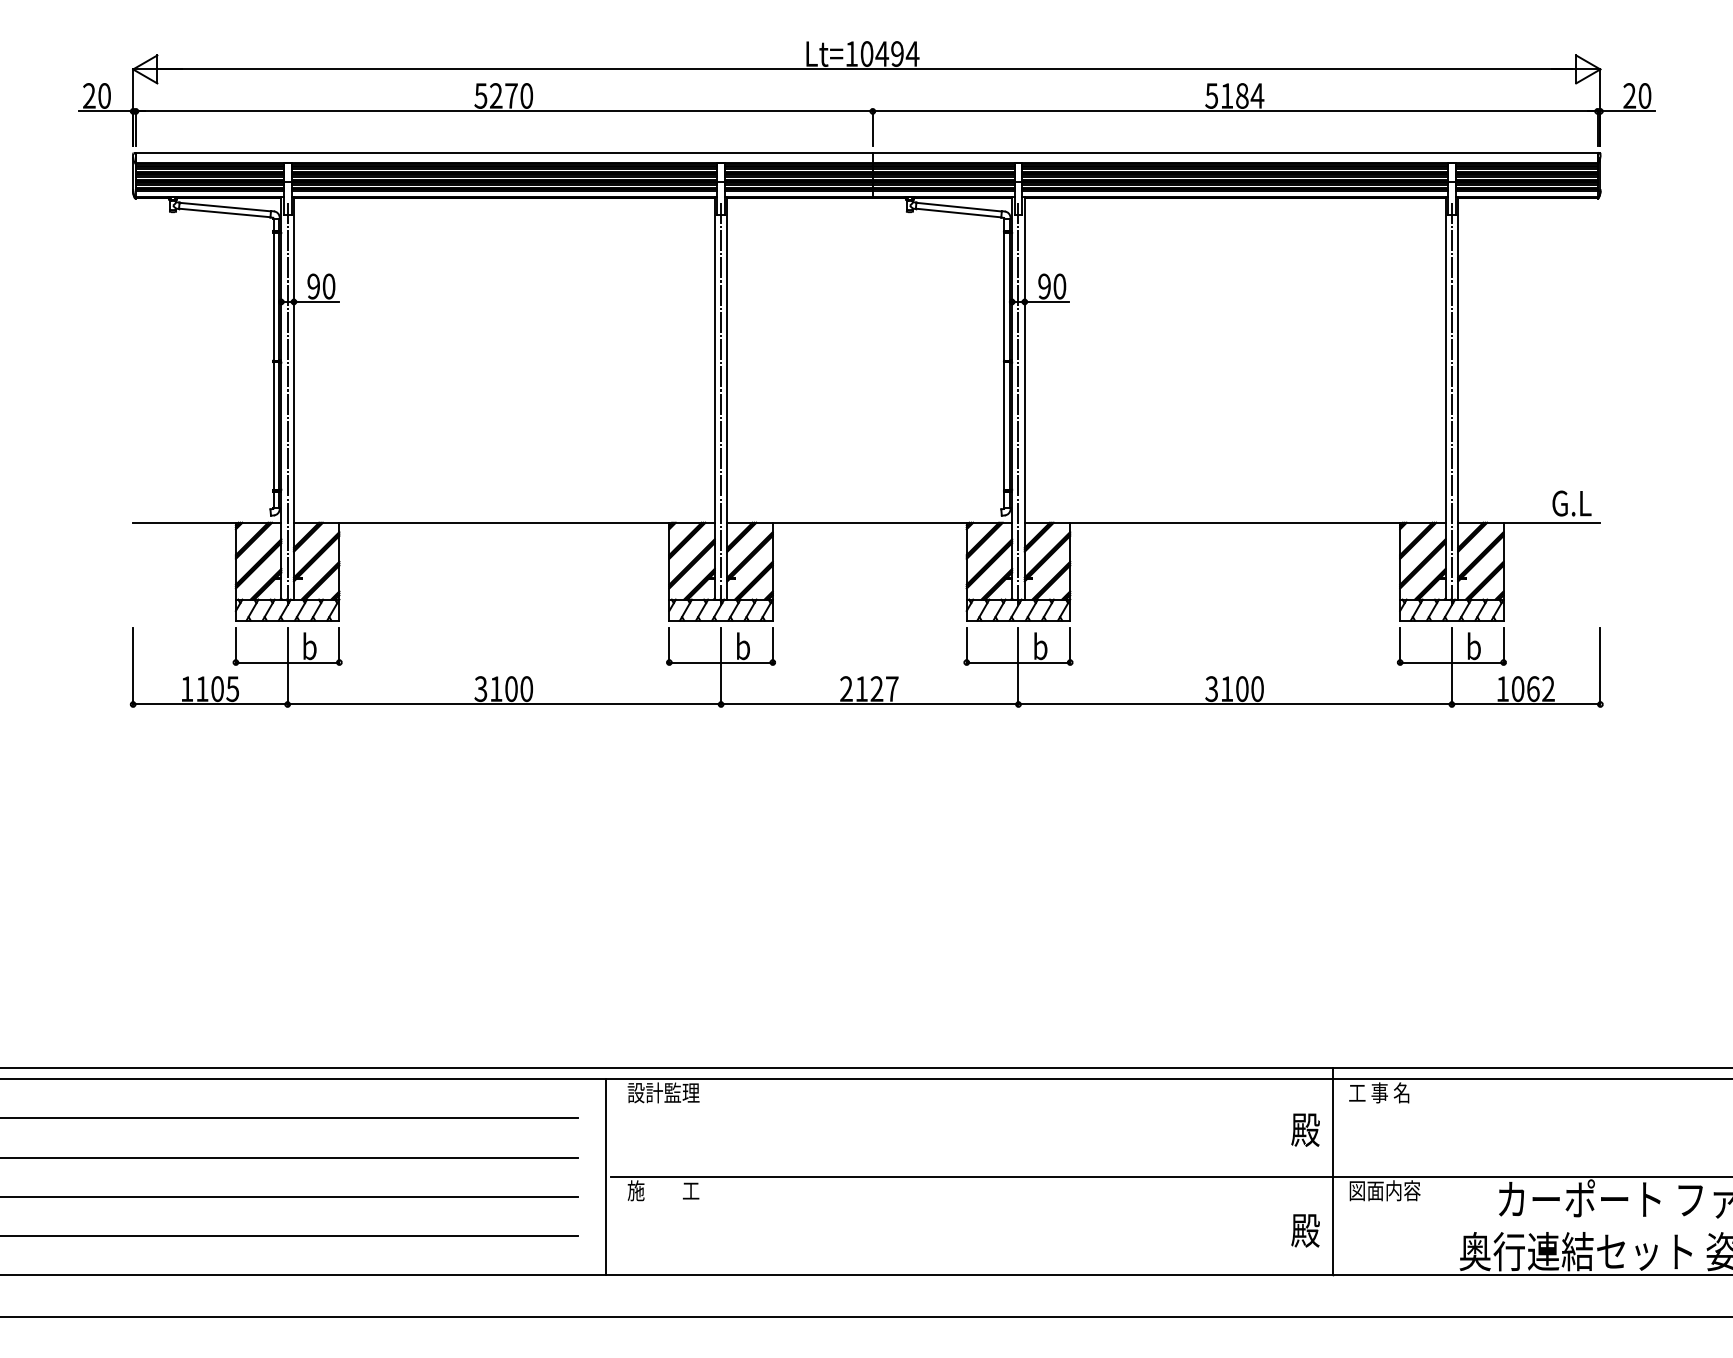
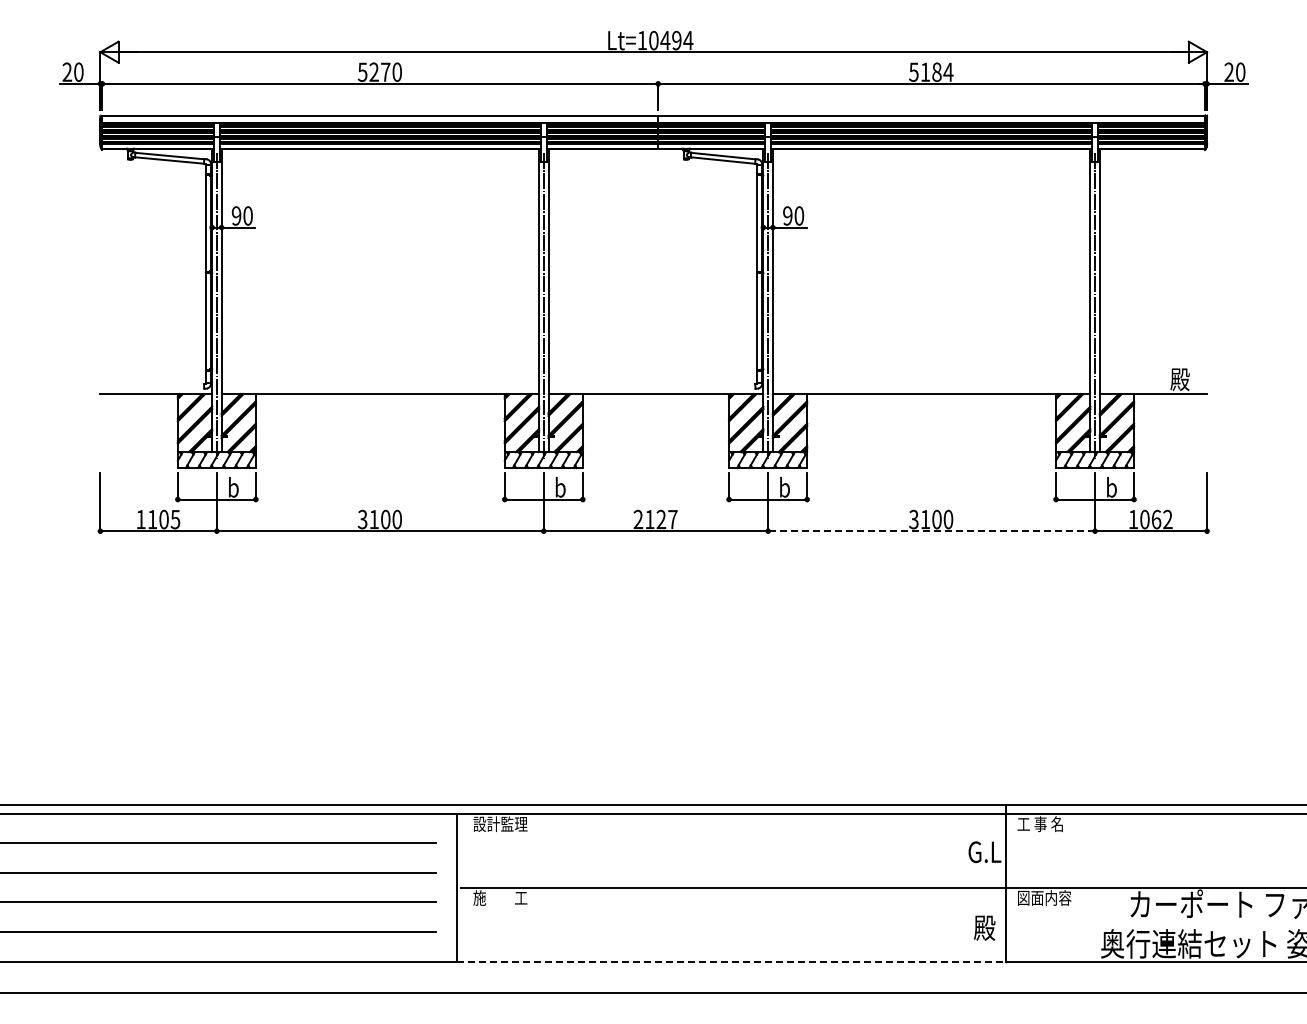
text: (1571, 503) -> (1185, 379), G.L -> 殿
line: (1235, 704) -> (931, 531), solid -> dashed
text: (1305, 1129) -> (984, 851), 殿 -> G.L
line: (971, 1274) -> (732, 961), solid -> dashed

